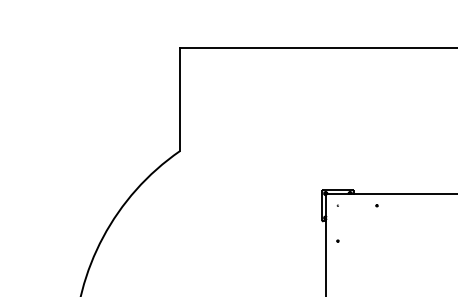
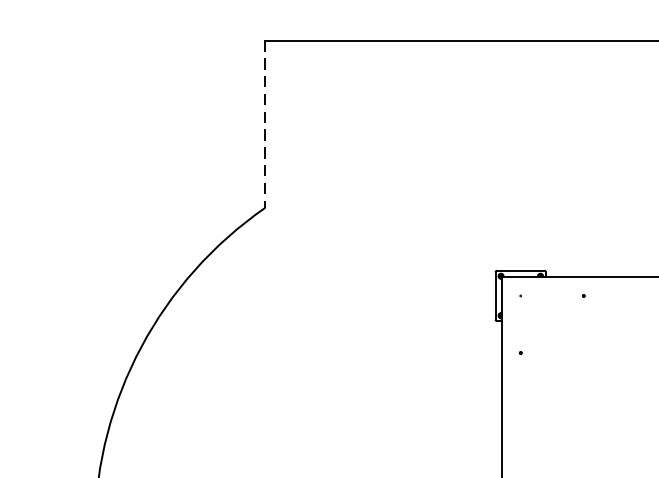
line: (179, 99) -> (264, 124), solid -> dashed

